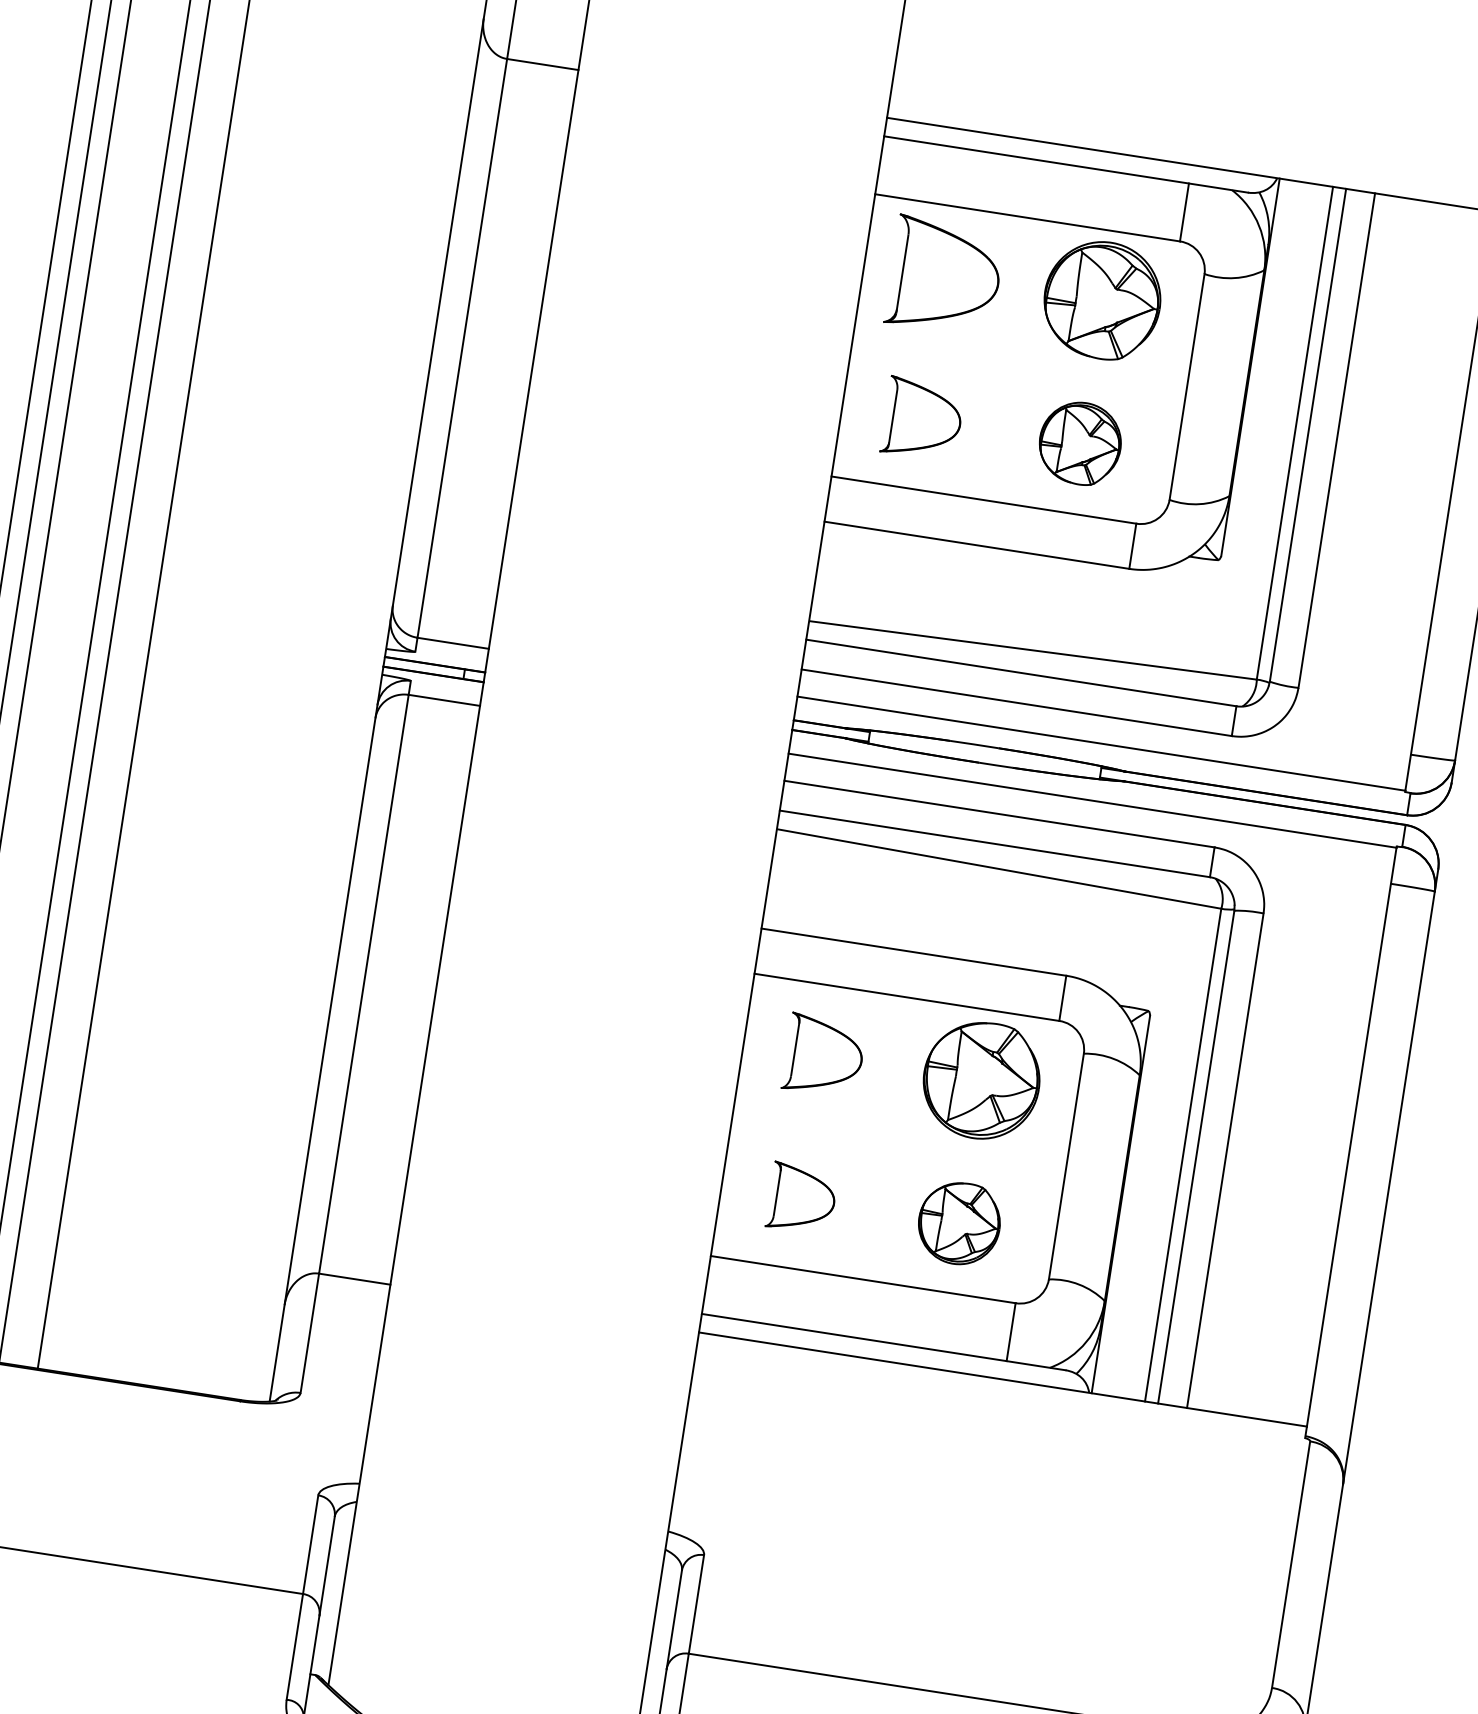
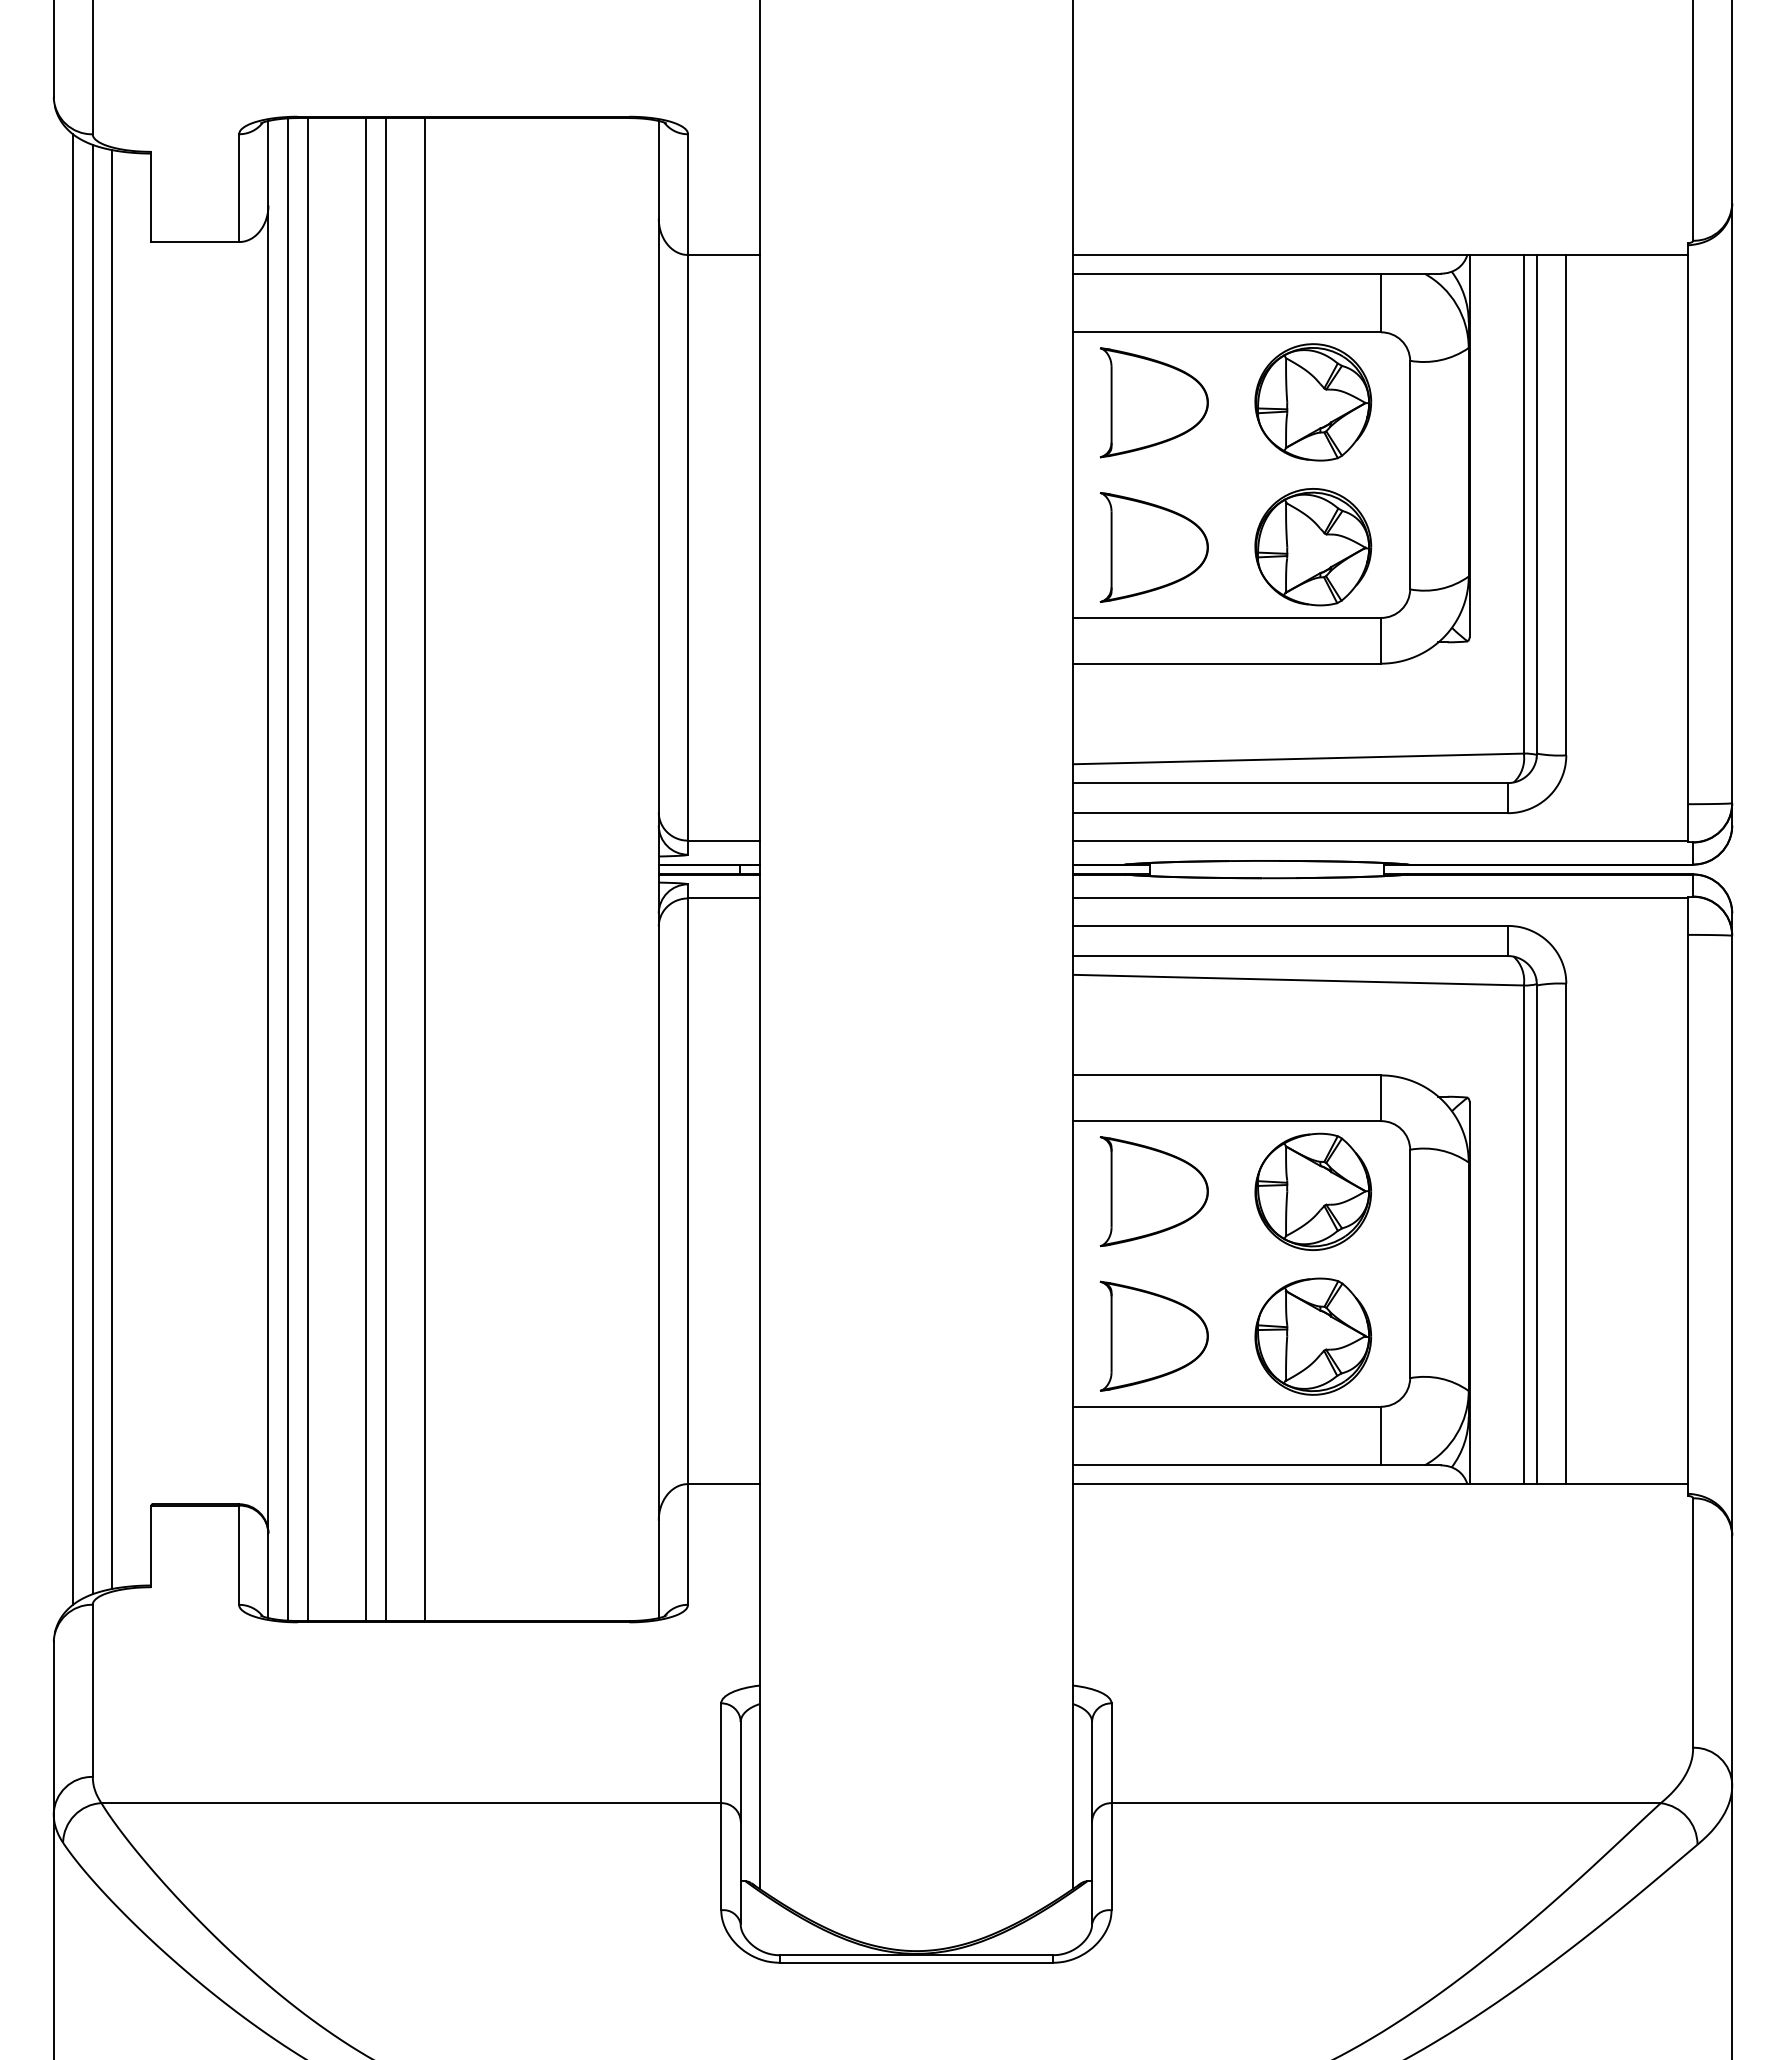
part: (922, 419) -> (1153, 547), size x1.43
part: (1080, 443) -> (1313, 547), size x1.43
part: (823, 1055) -> (1153, 1191), size x1.43
part: (801, 1197) -> (1153, 1335), size x1.67
part: (958, 1223) -> (1312, 1336), size x1.43

